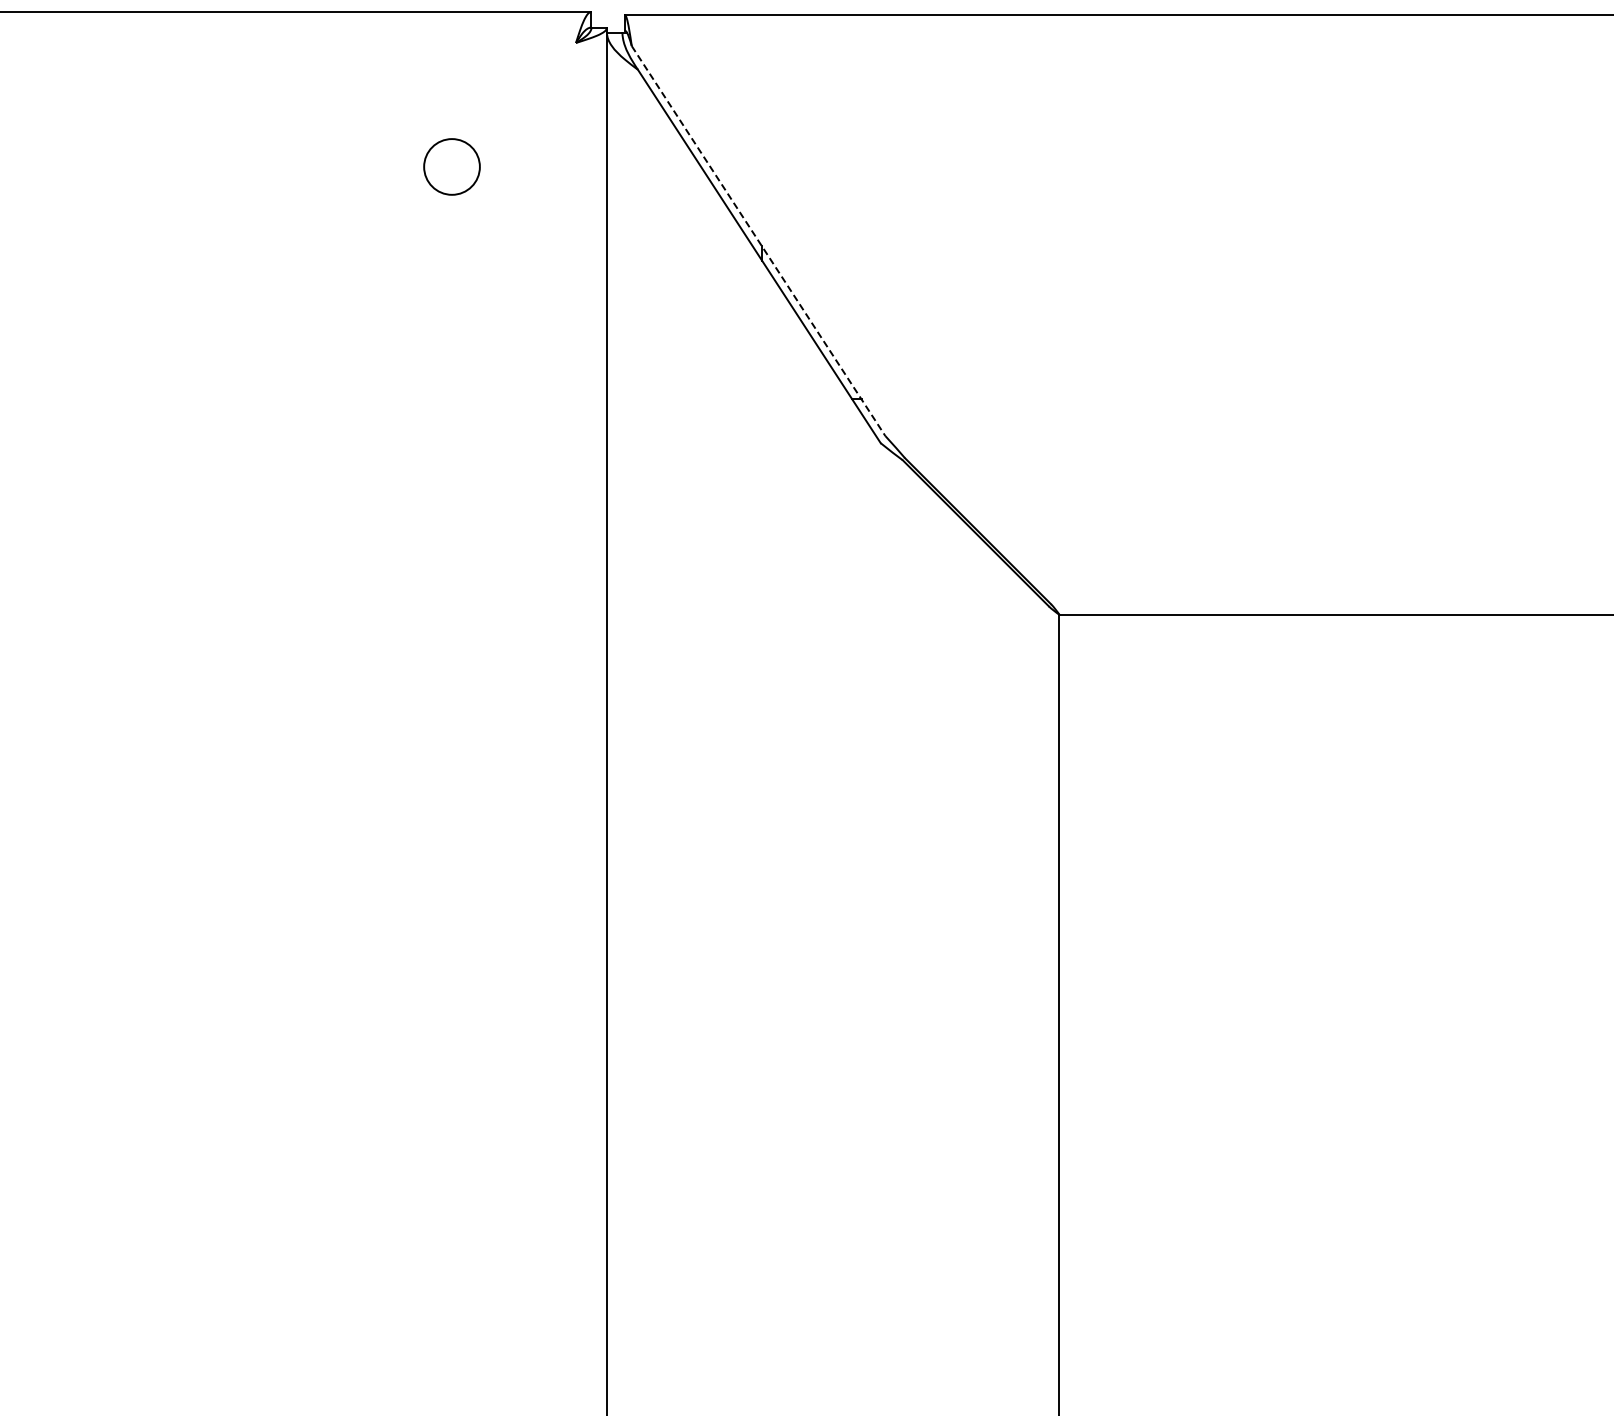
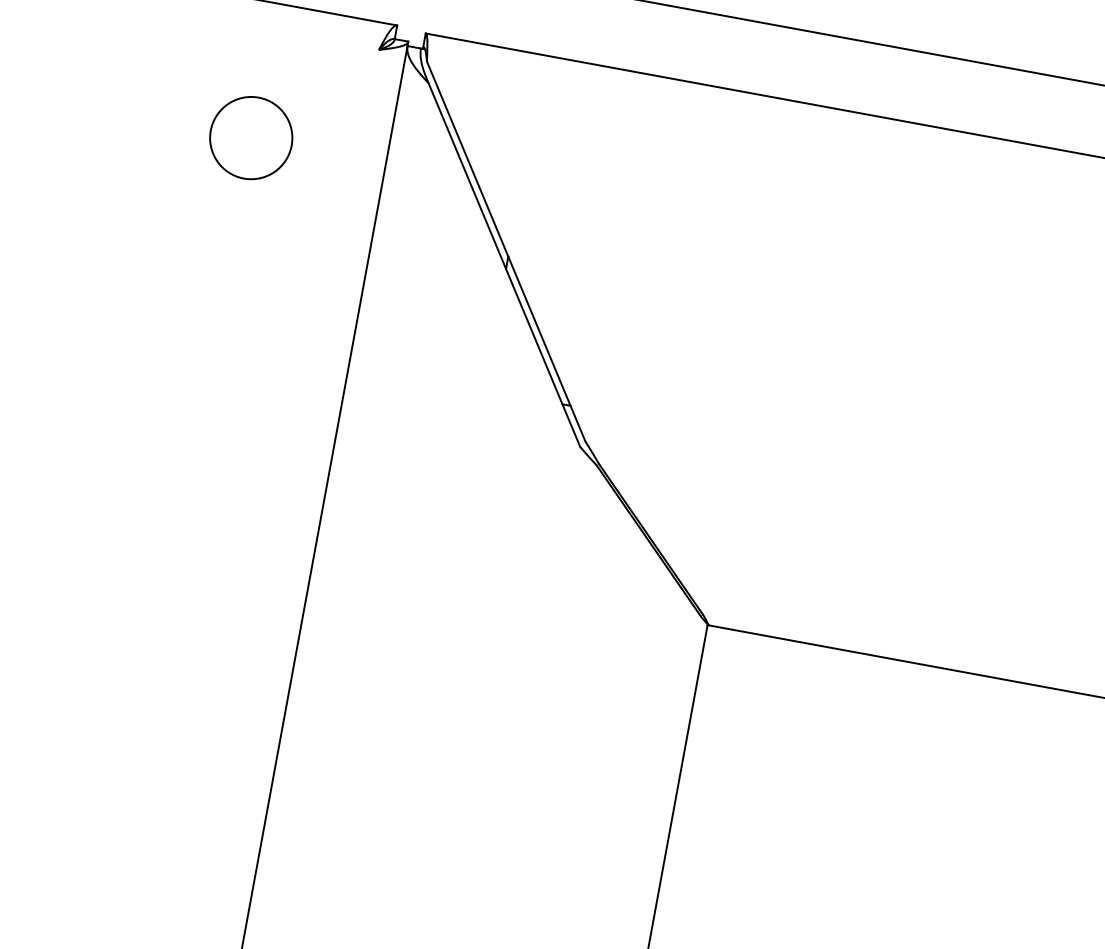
circle: (451, 166) -> (250, 137), size x1.67
line: (758, 241) -> (506, 251), dashed -> solid

